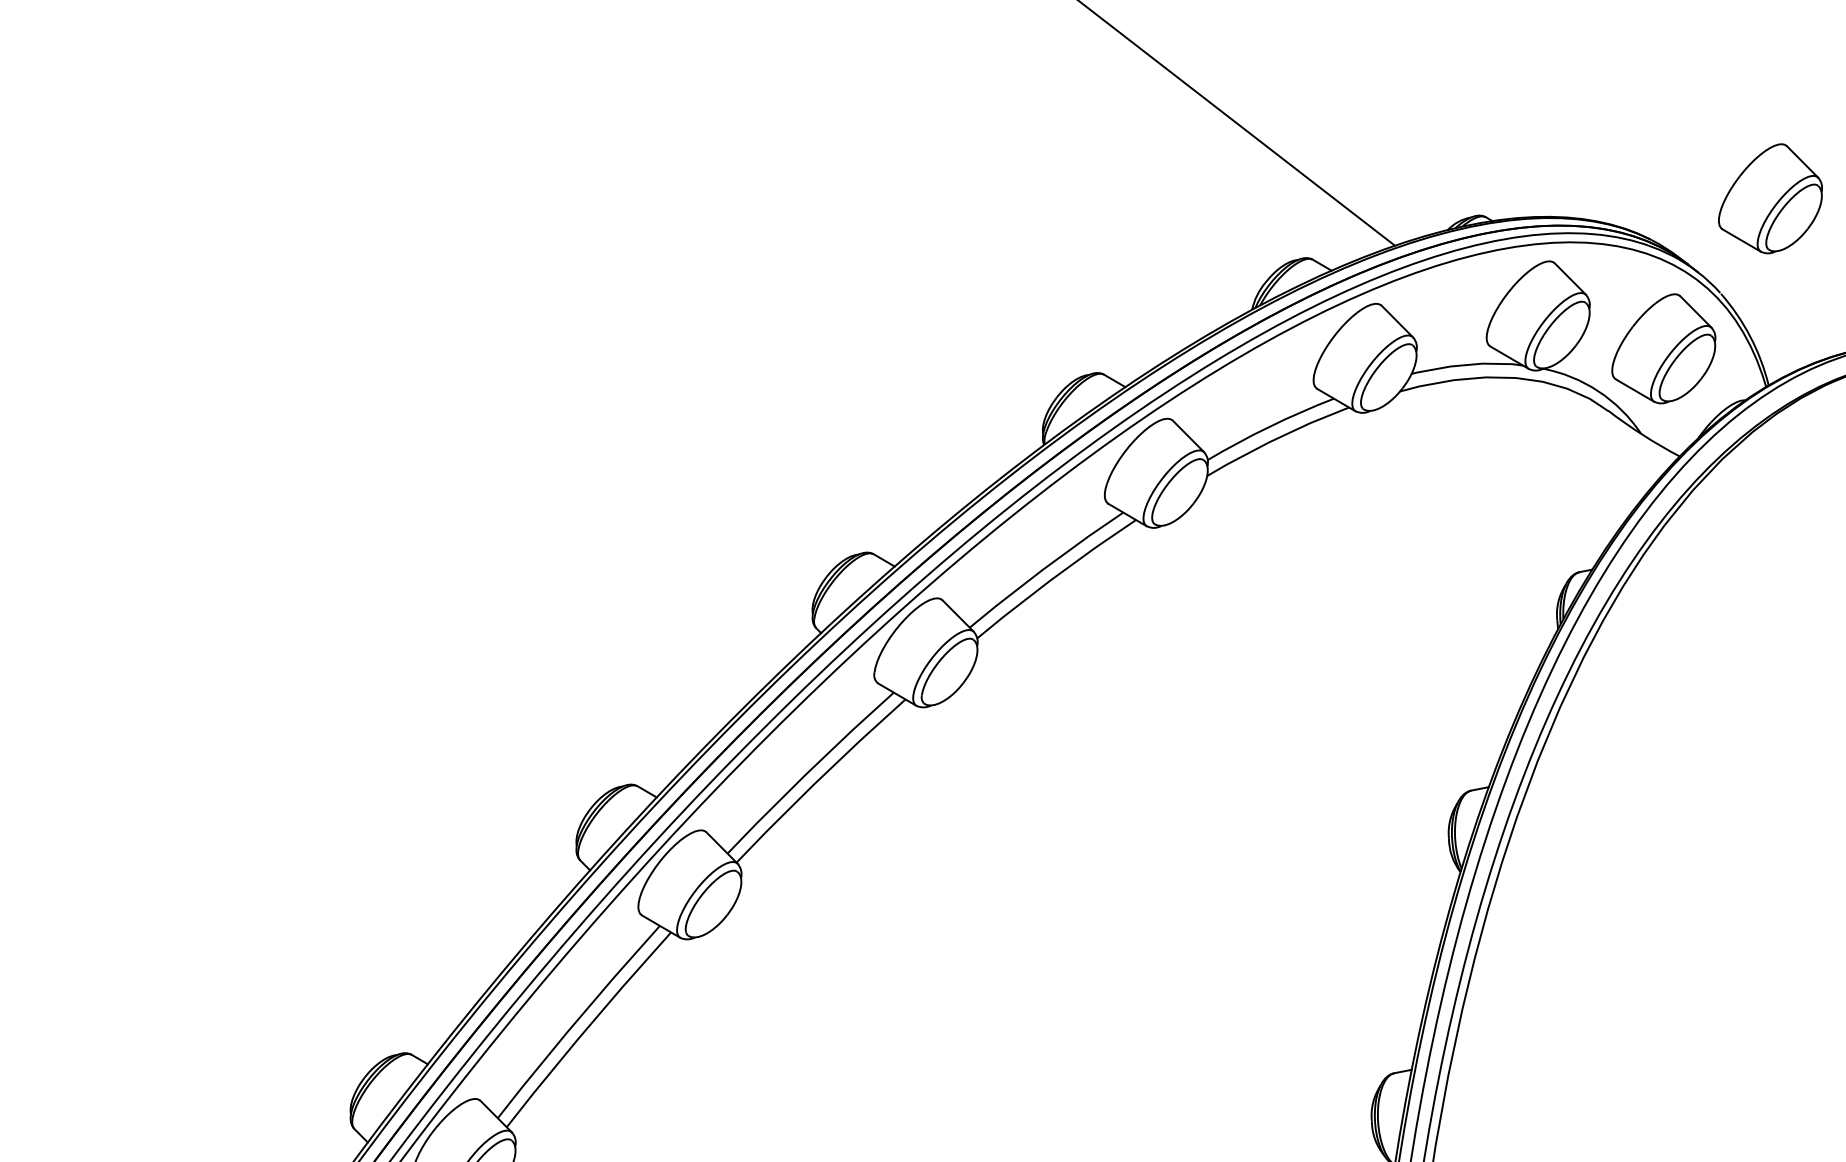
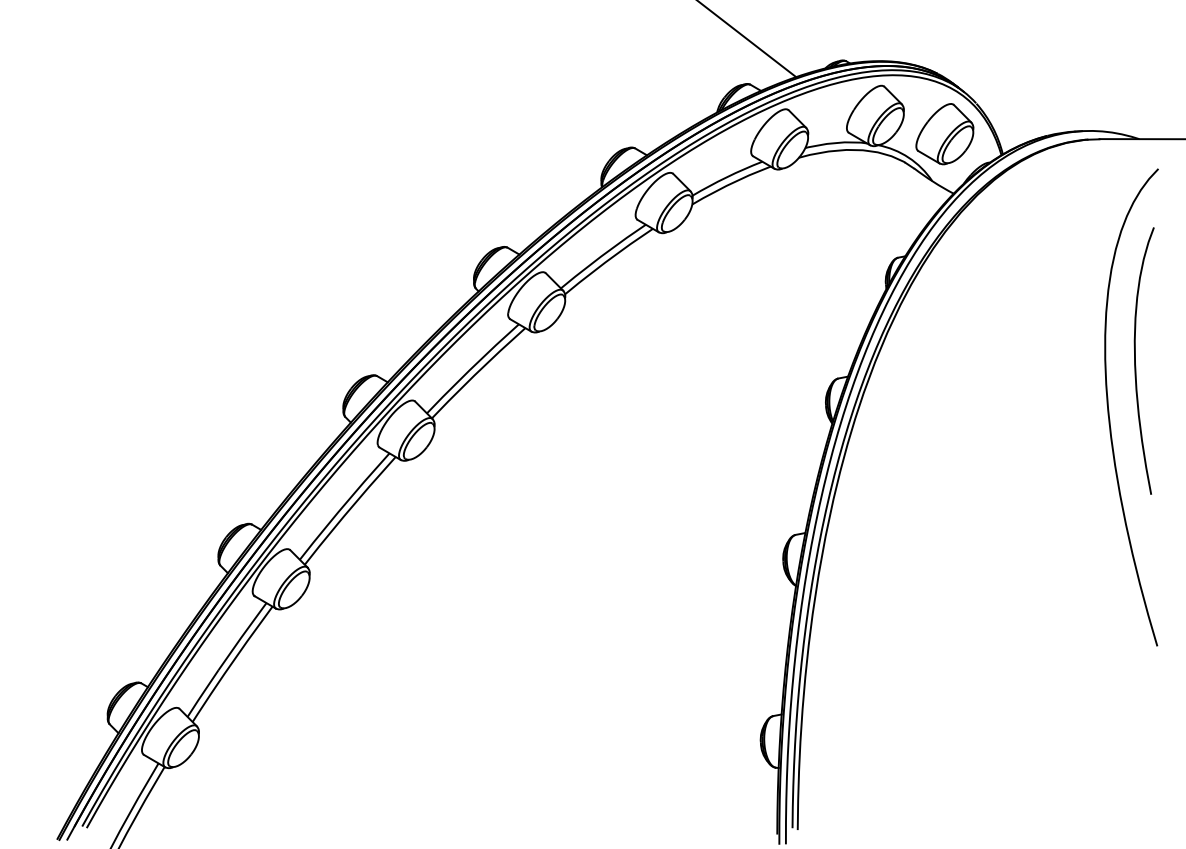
part: (1769, 199) -> (1003, 51), removed

